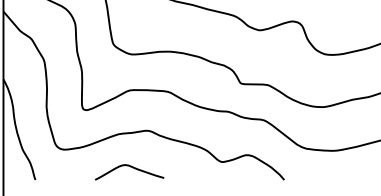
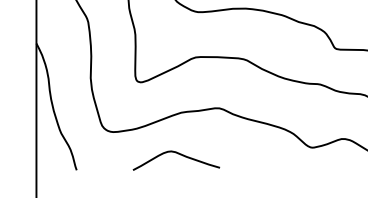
curve: (132, 168) -> (180, 155), moved

